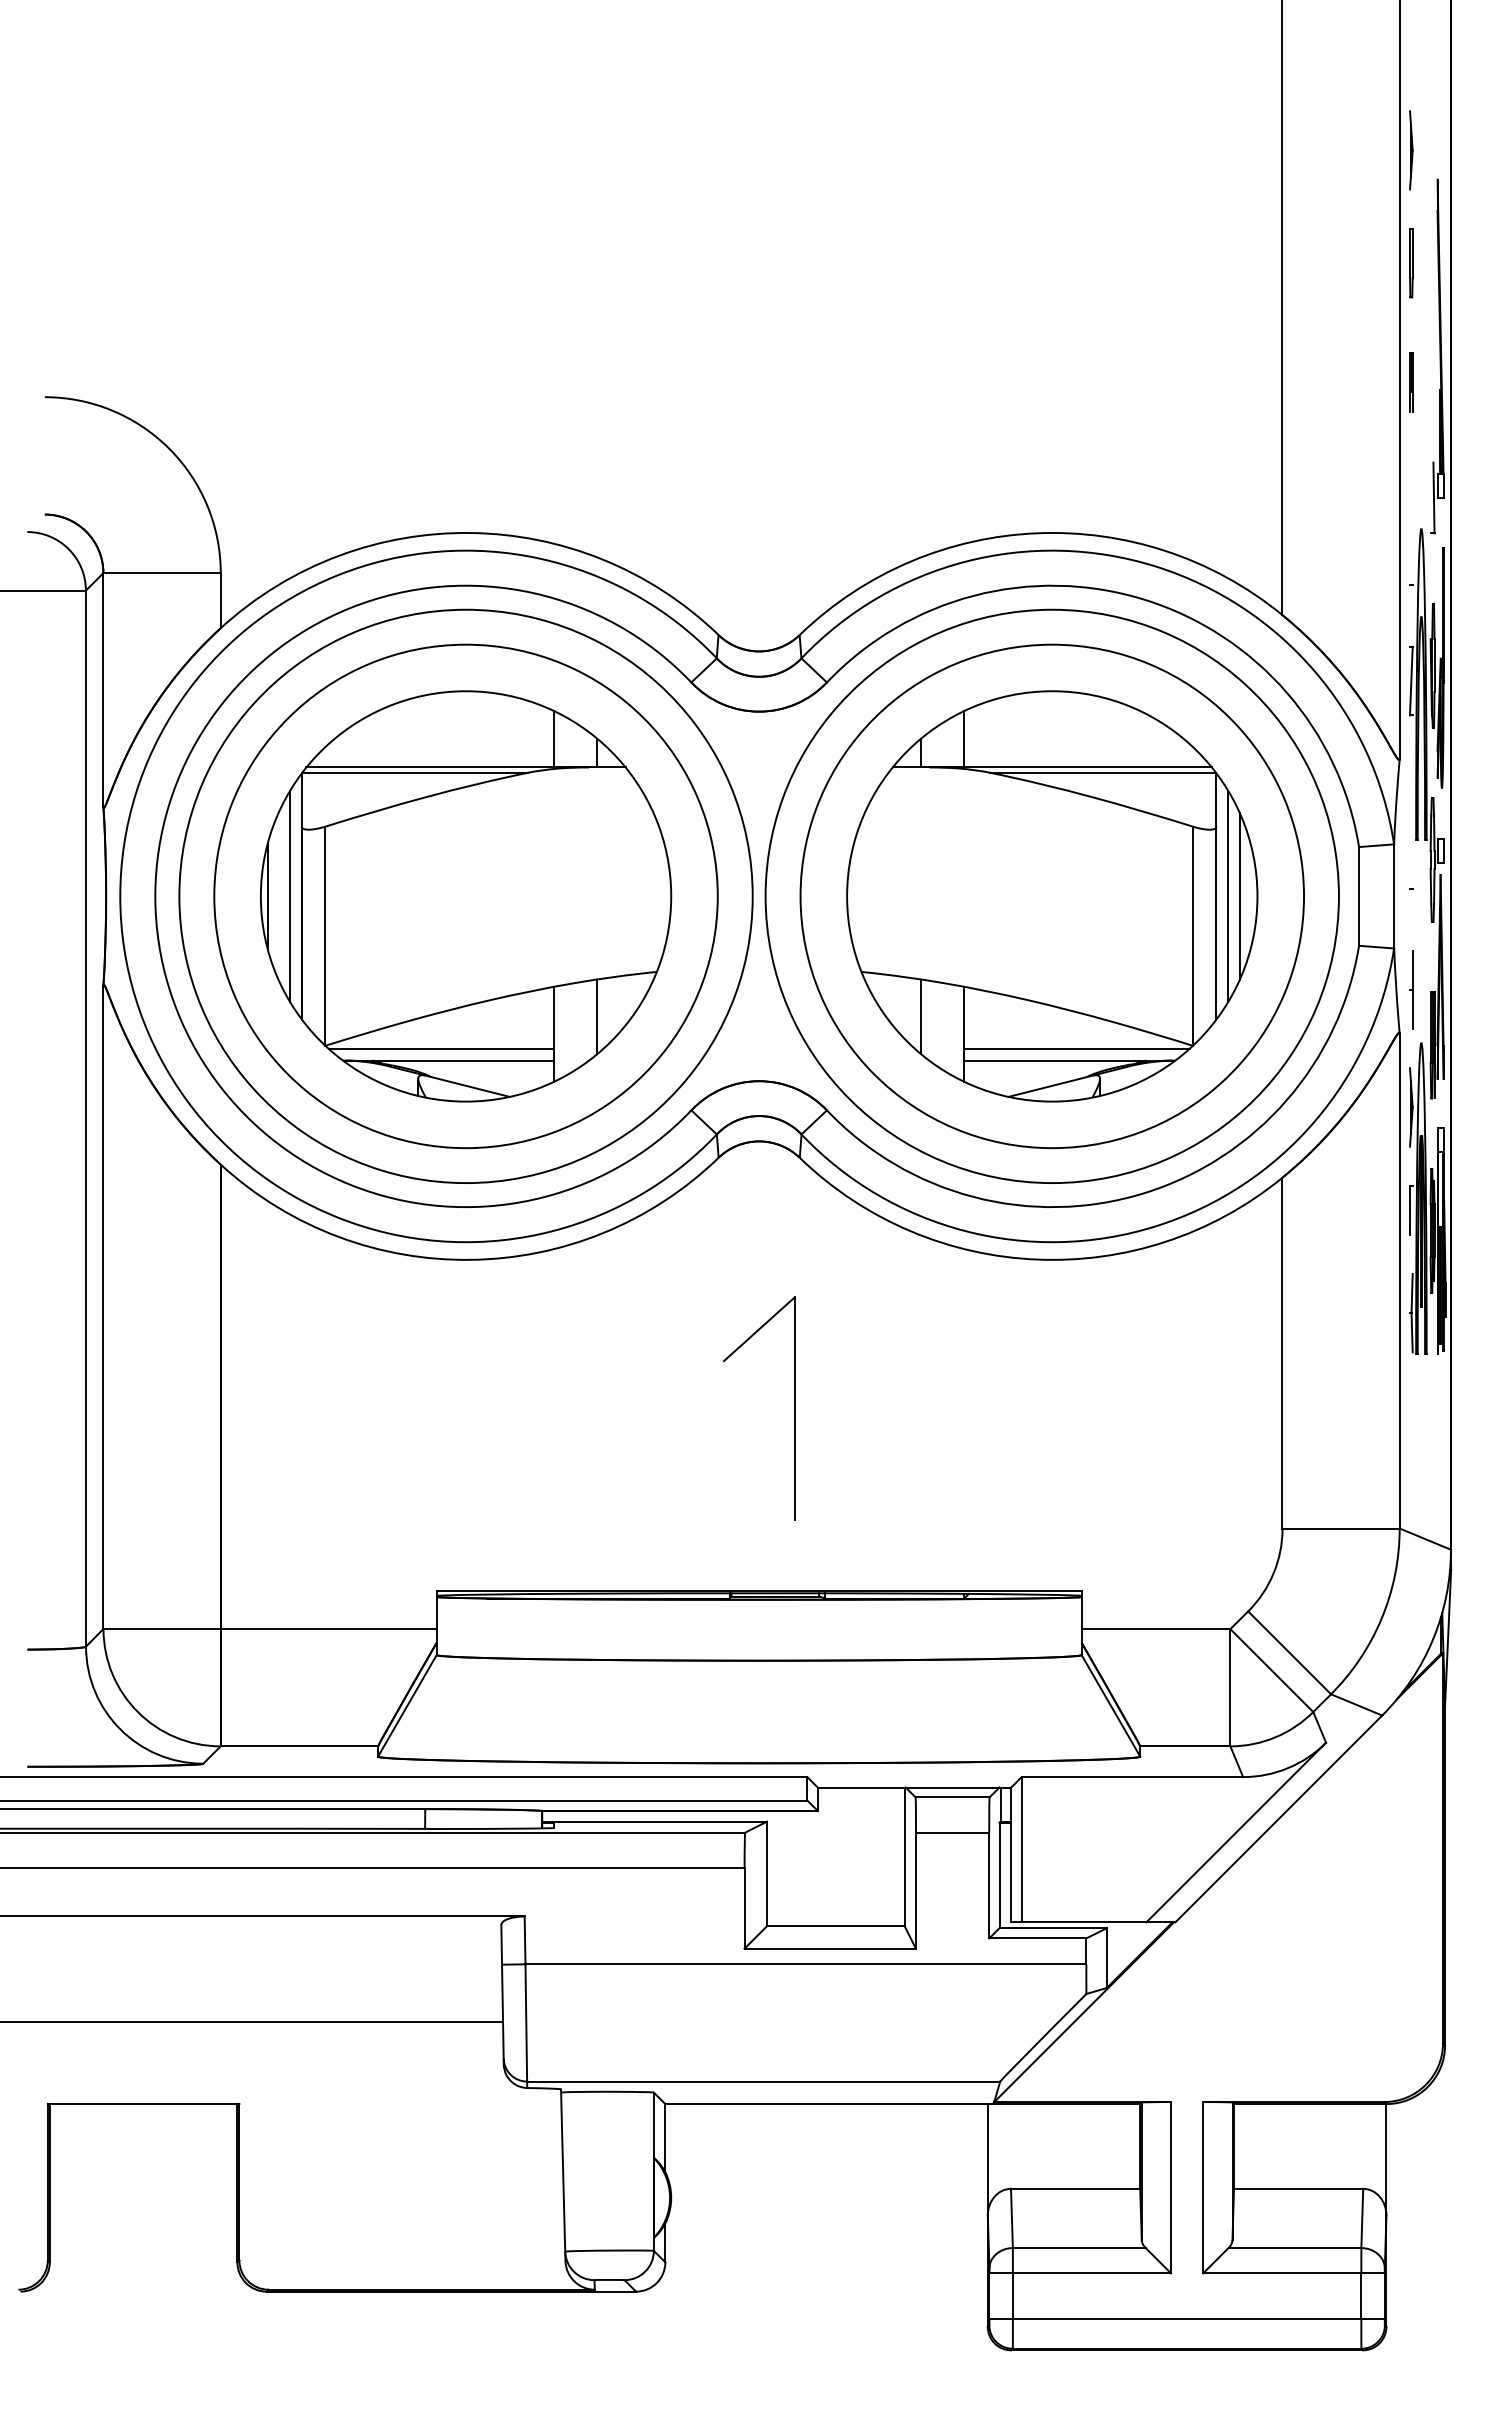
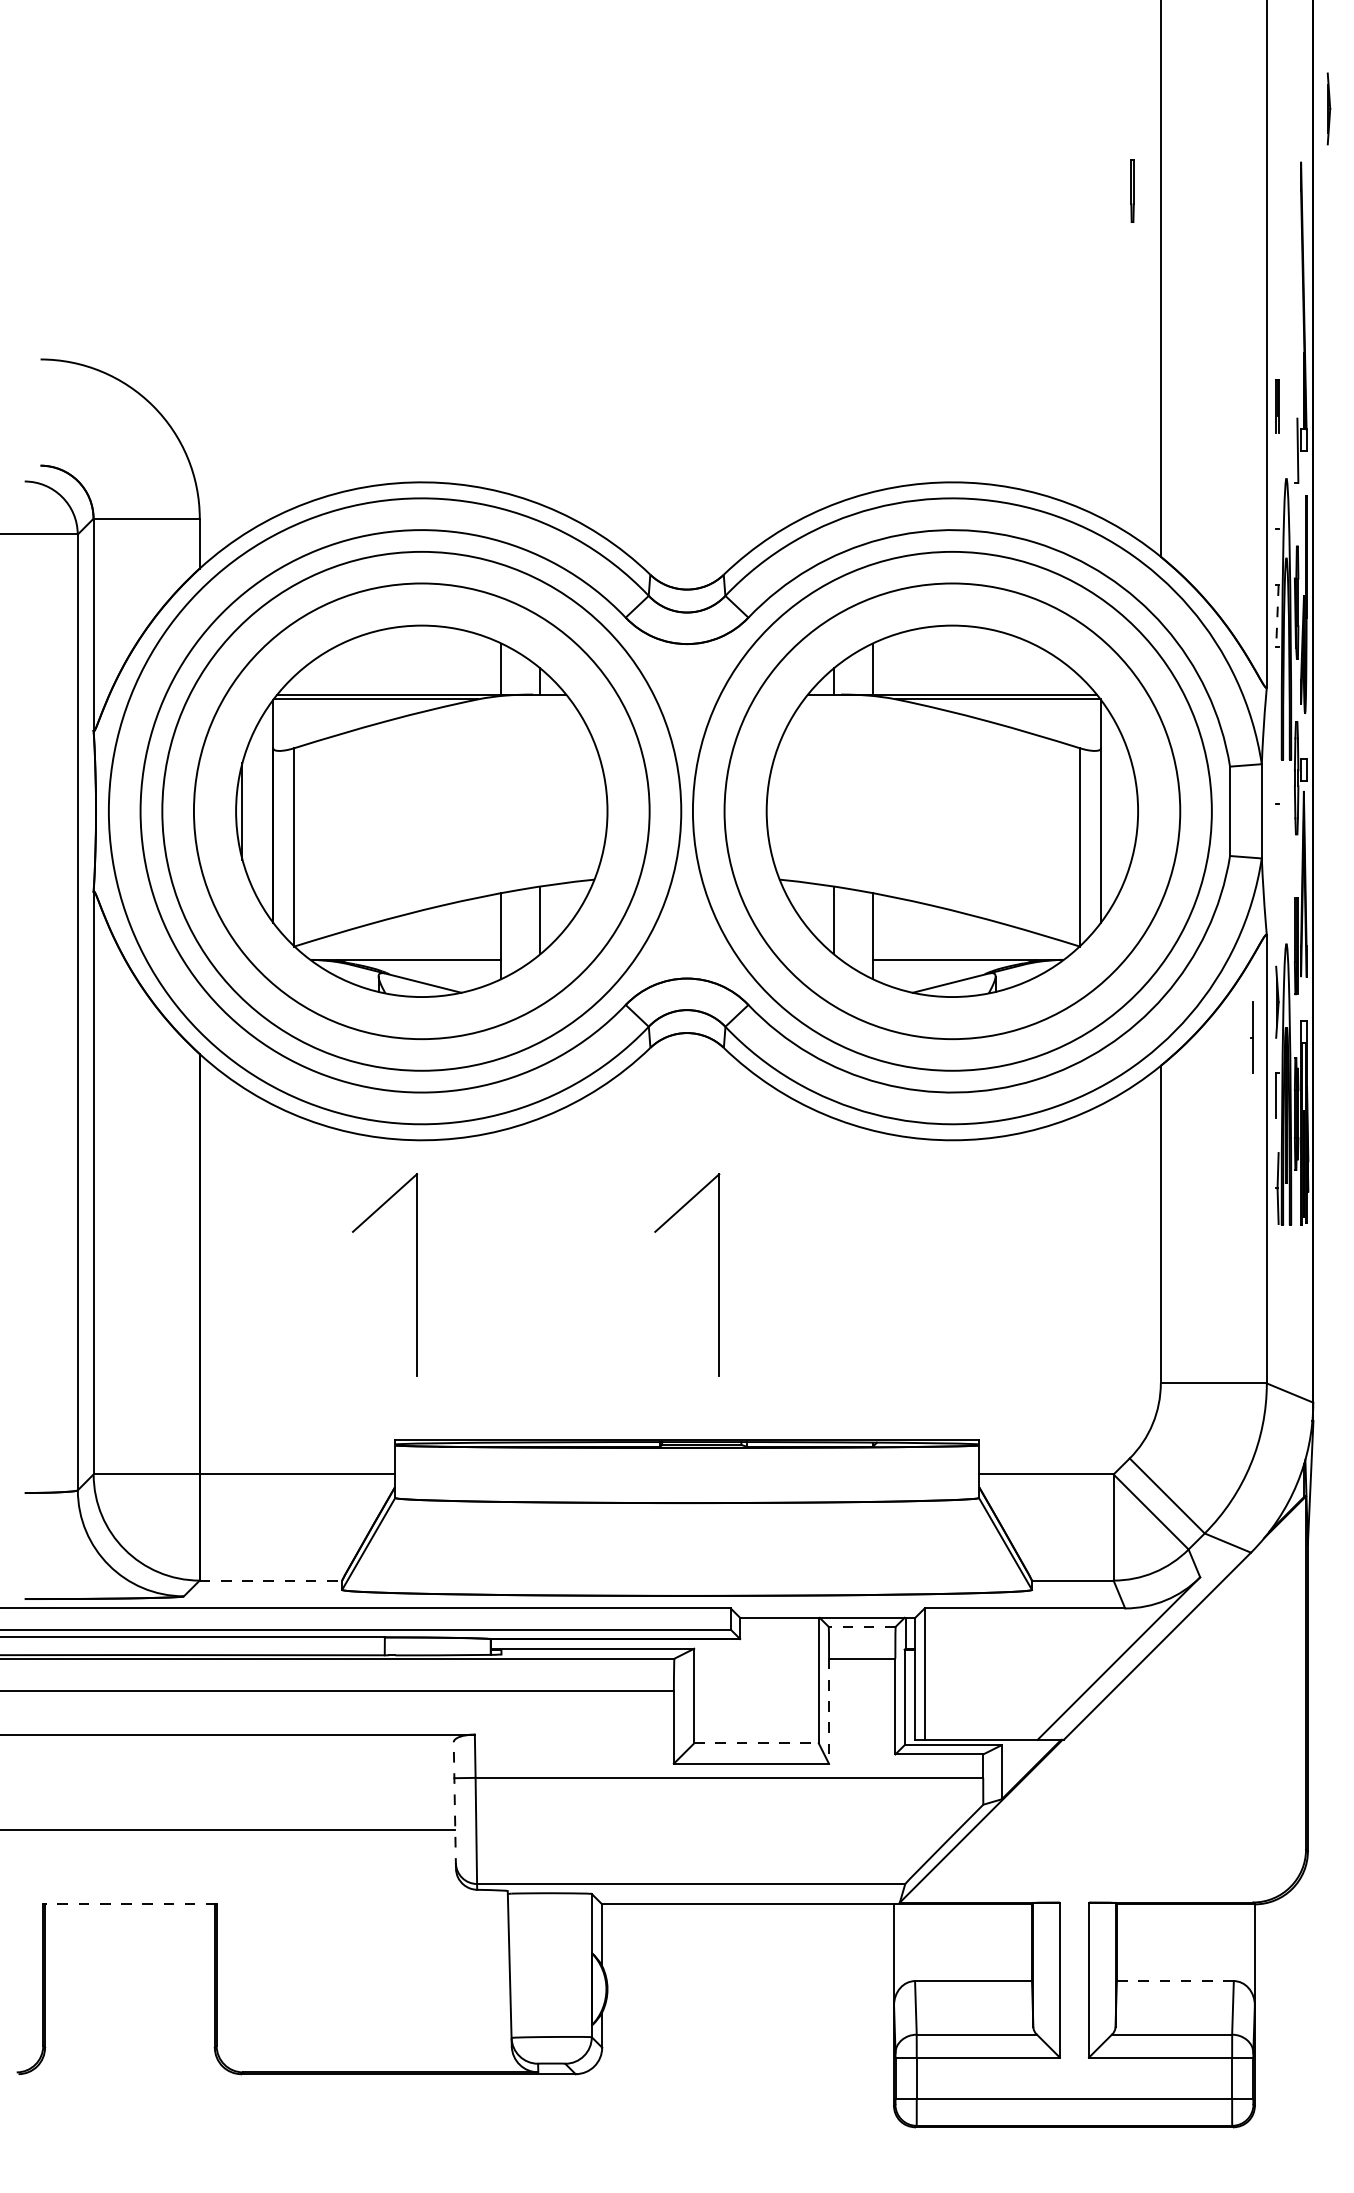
part: (1411, 150) -> (1329, 109), moved
line: (1410, 263) -> (1131, 191), moved
line: (1411, 382) -> (1277, 406), moved
line: (1411, 681) -> (1277, 616), solid -> dashed
line: (1239, 895) -> (1121, 810), removed
line: (290, 896) -> (262, 811), removed
line: (1228, 896) -> (1111, 811), removed
part: (1411, 989) -> (1252, 1037), moved
line: (440, 1048) -> (398, 948), removed
line: (1076, 1048) -> (974, 948), removed
part: (460, 1408) -> (416, 1274), added
line: (299, 1746) -> (271, 1580), solid -> dashed
line: (952, 1797) -> (862, 1626), solid -> dashed
line: (915, 1891) -> (828, 1711), solid -> dashed
line: (835, 1926) -> (756, 1743), solid -> dashed
line: (502, 1994) -> (454, 1805), solid -> dashed
line: (143, 2103) -> (129, 1903), solid -> dashed
line: (1298, 2188) -> (1175, 1980), solid -> dashed

